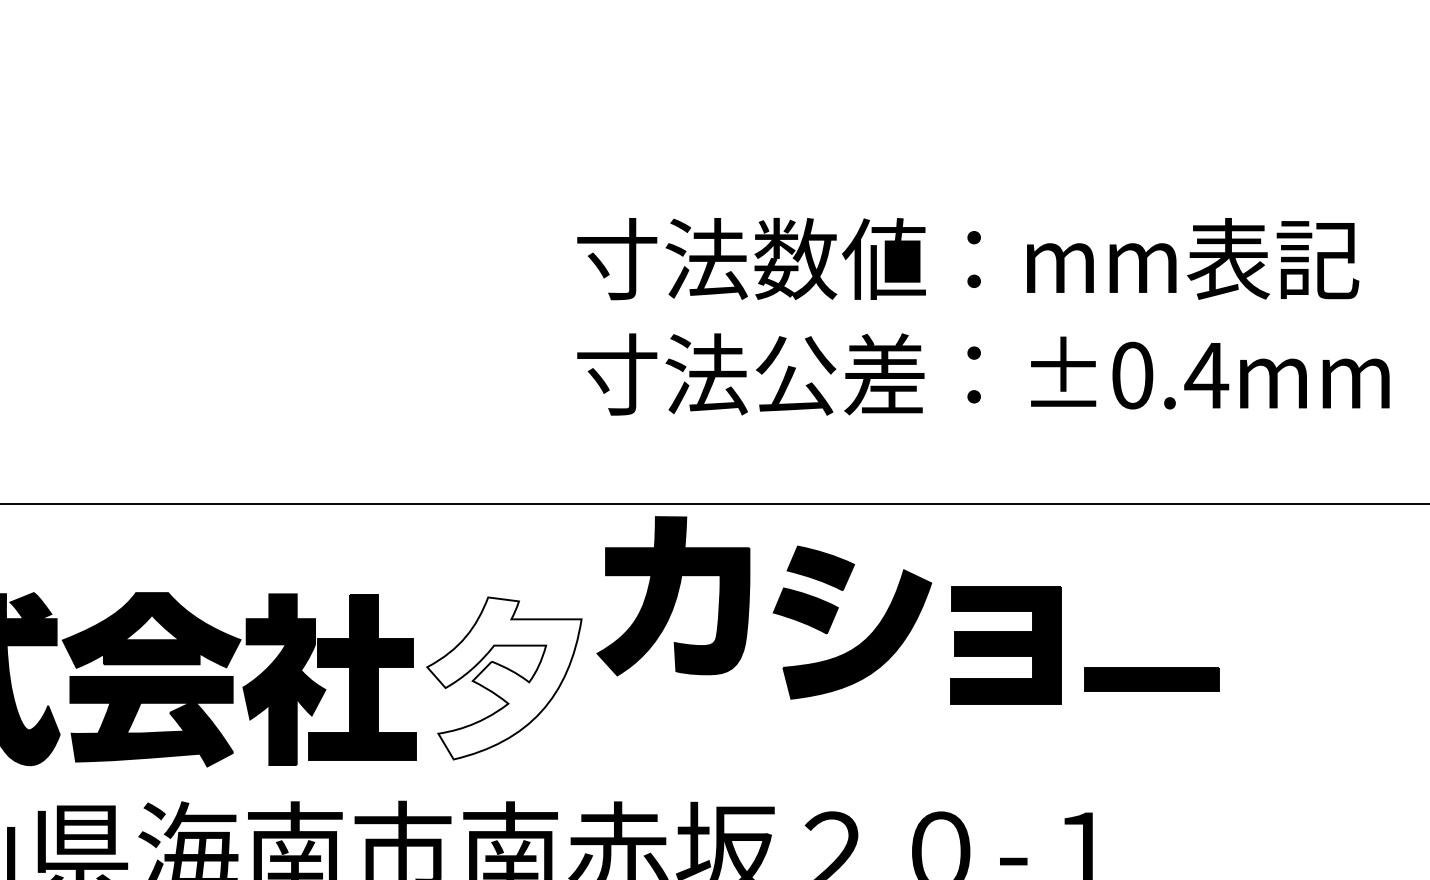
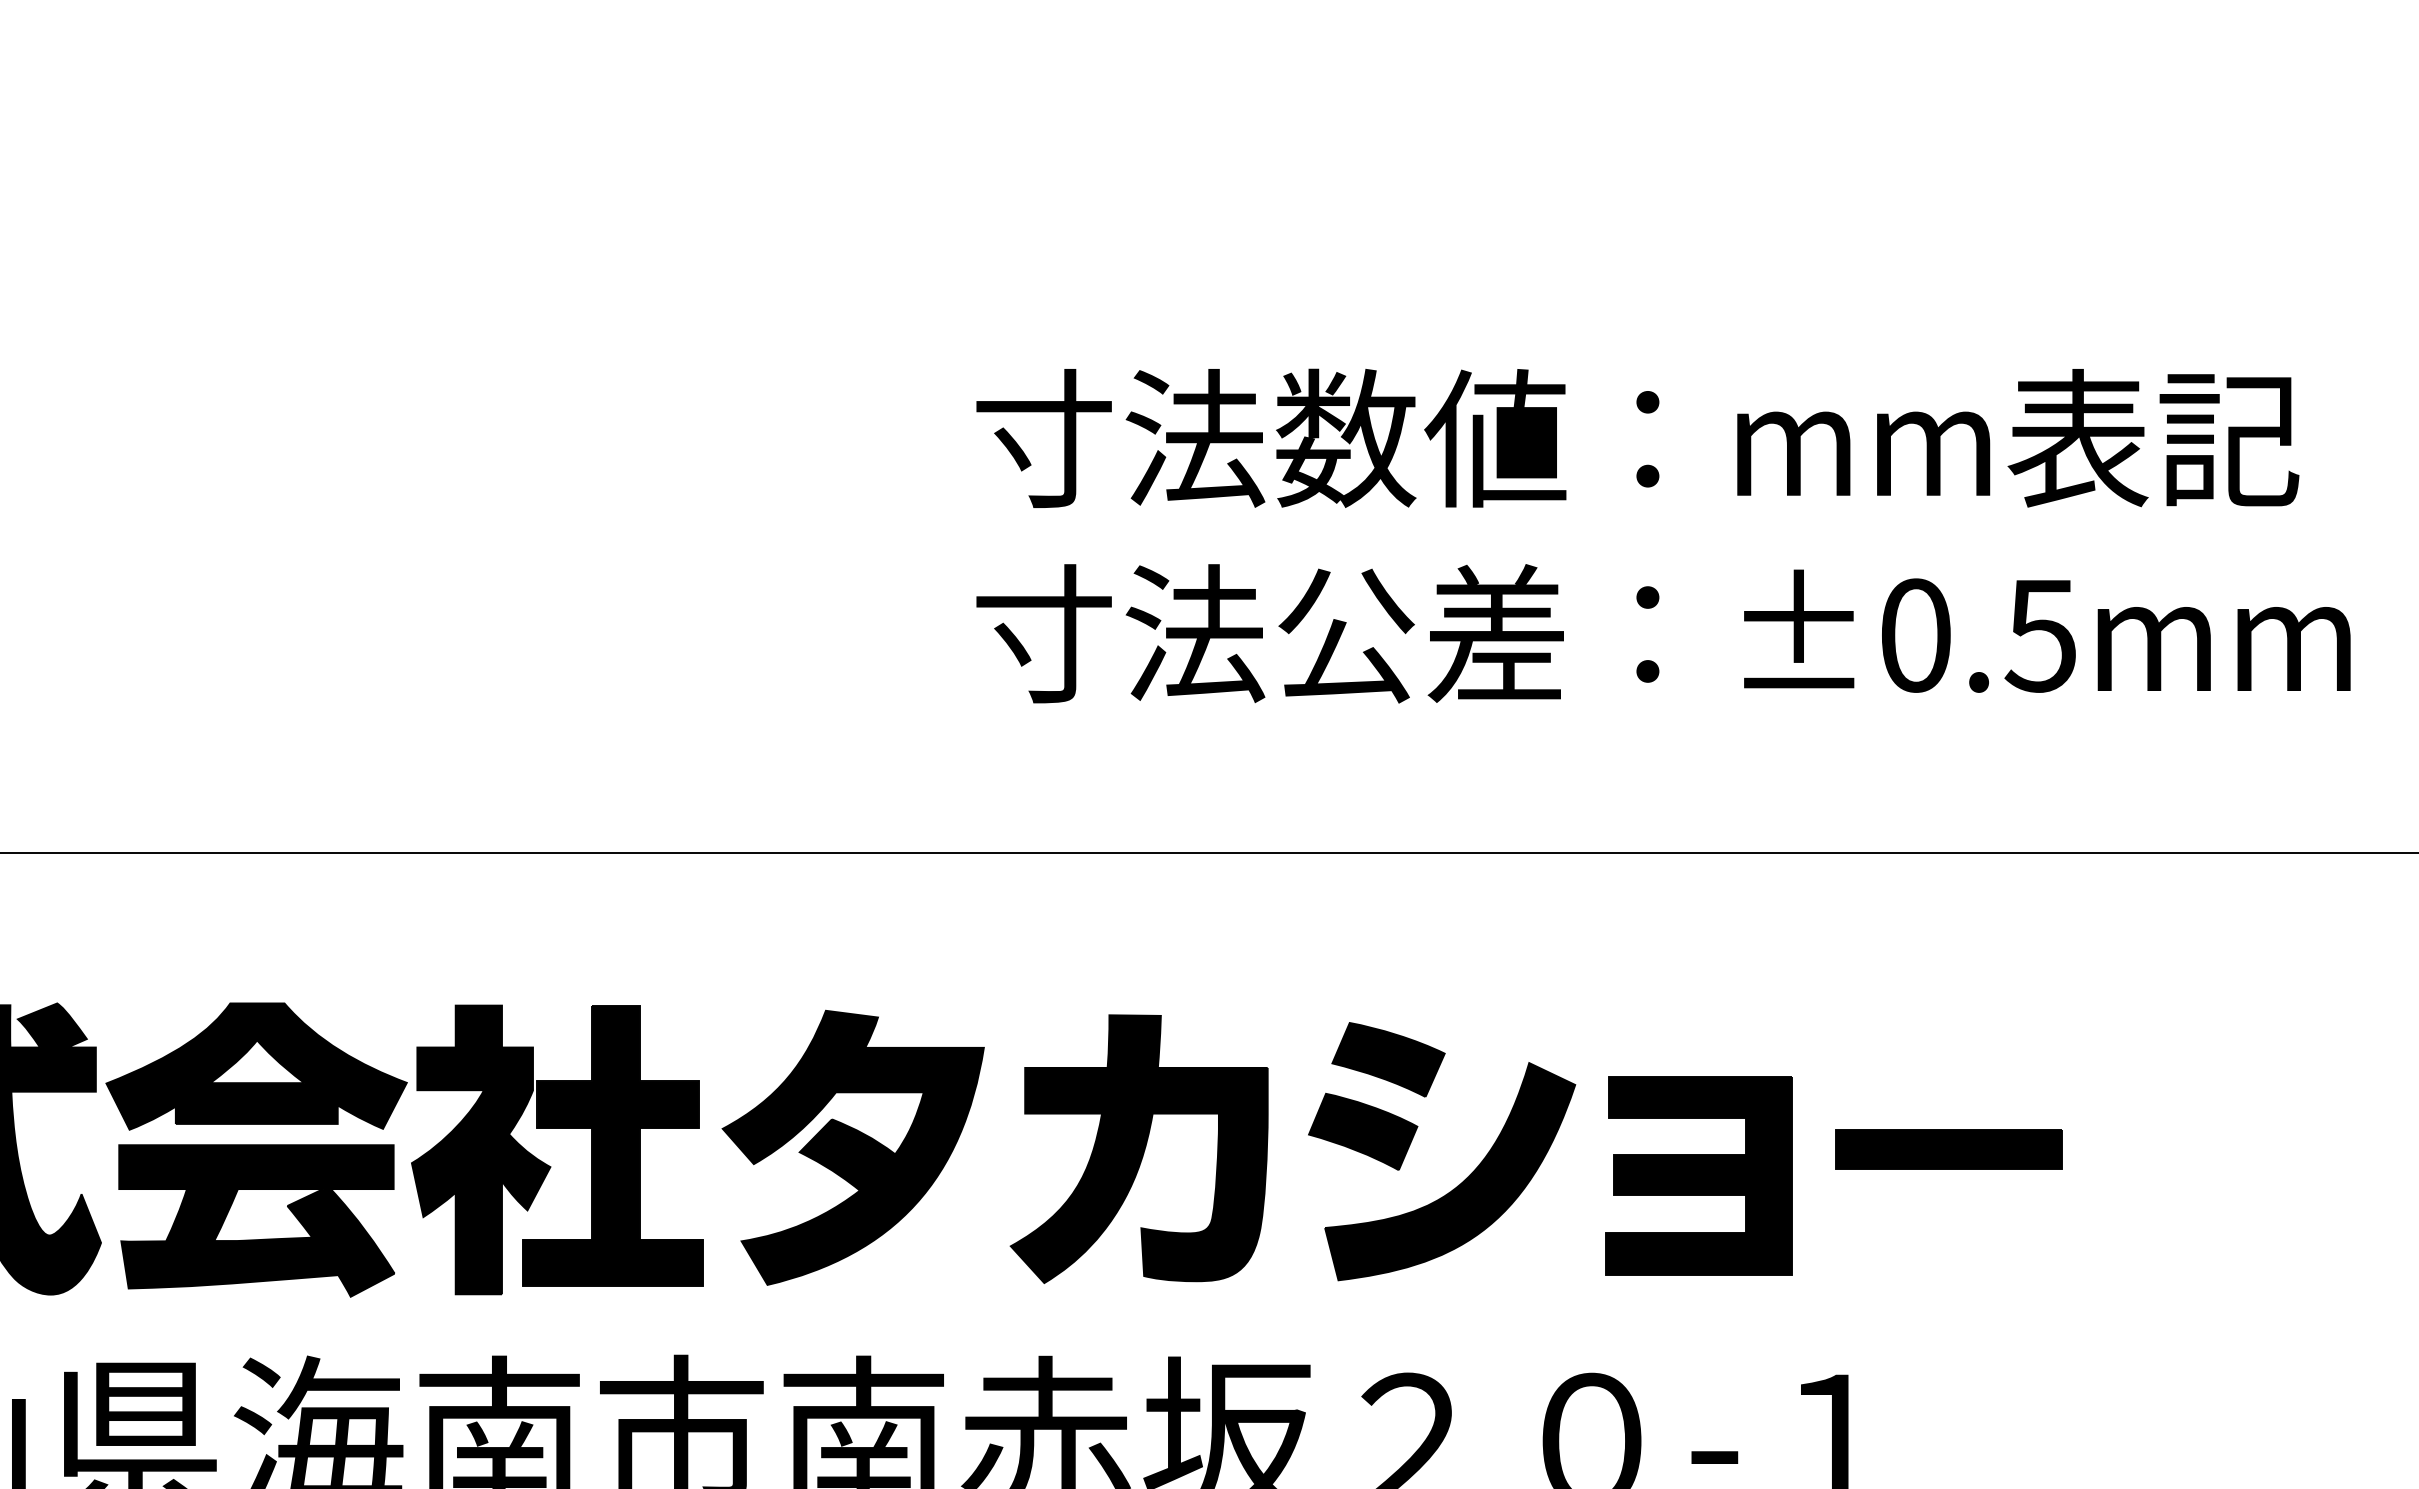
text: (1206, 376) -> (2040, 637), ±0.4mm -> ±0.5mm
part: (673, 596) -> (1139, 1149), moved
part: (836, 614) -> (1415, 1137), moved
part: (1005, 645) -> (1699, 1176), moved
fill: (504, 678) -> (853, 1147), added

